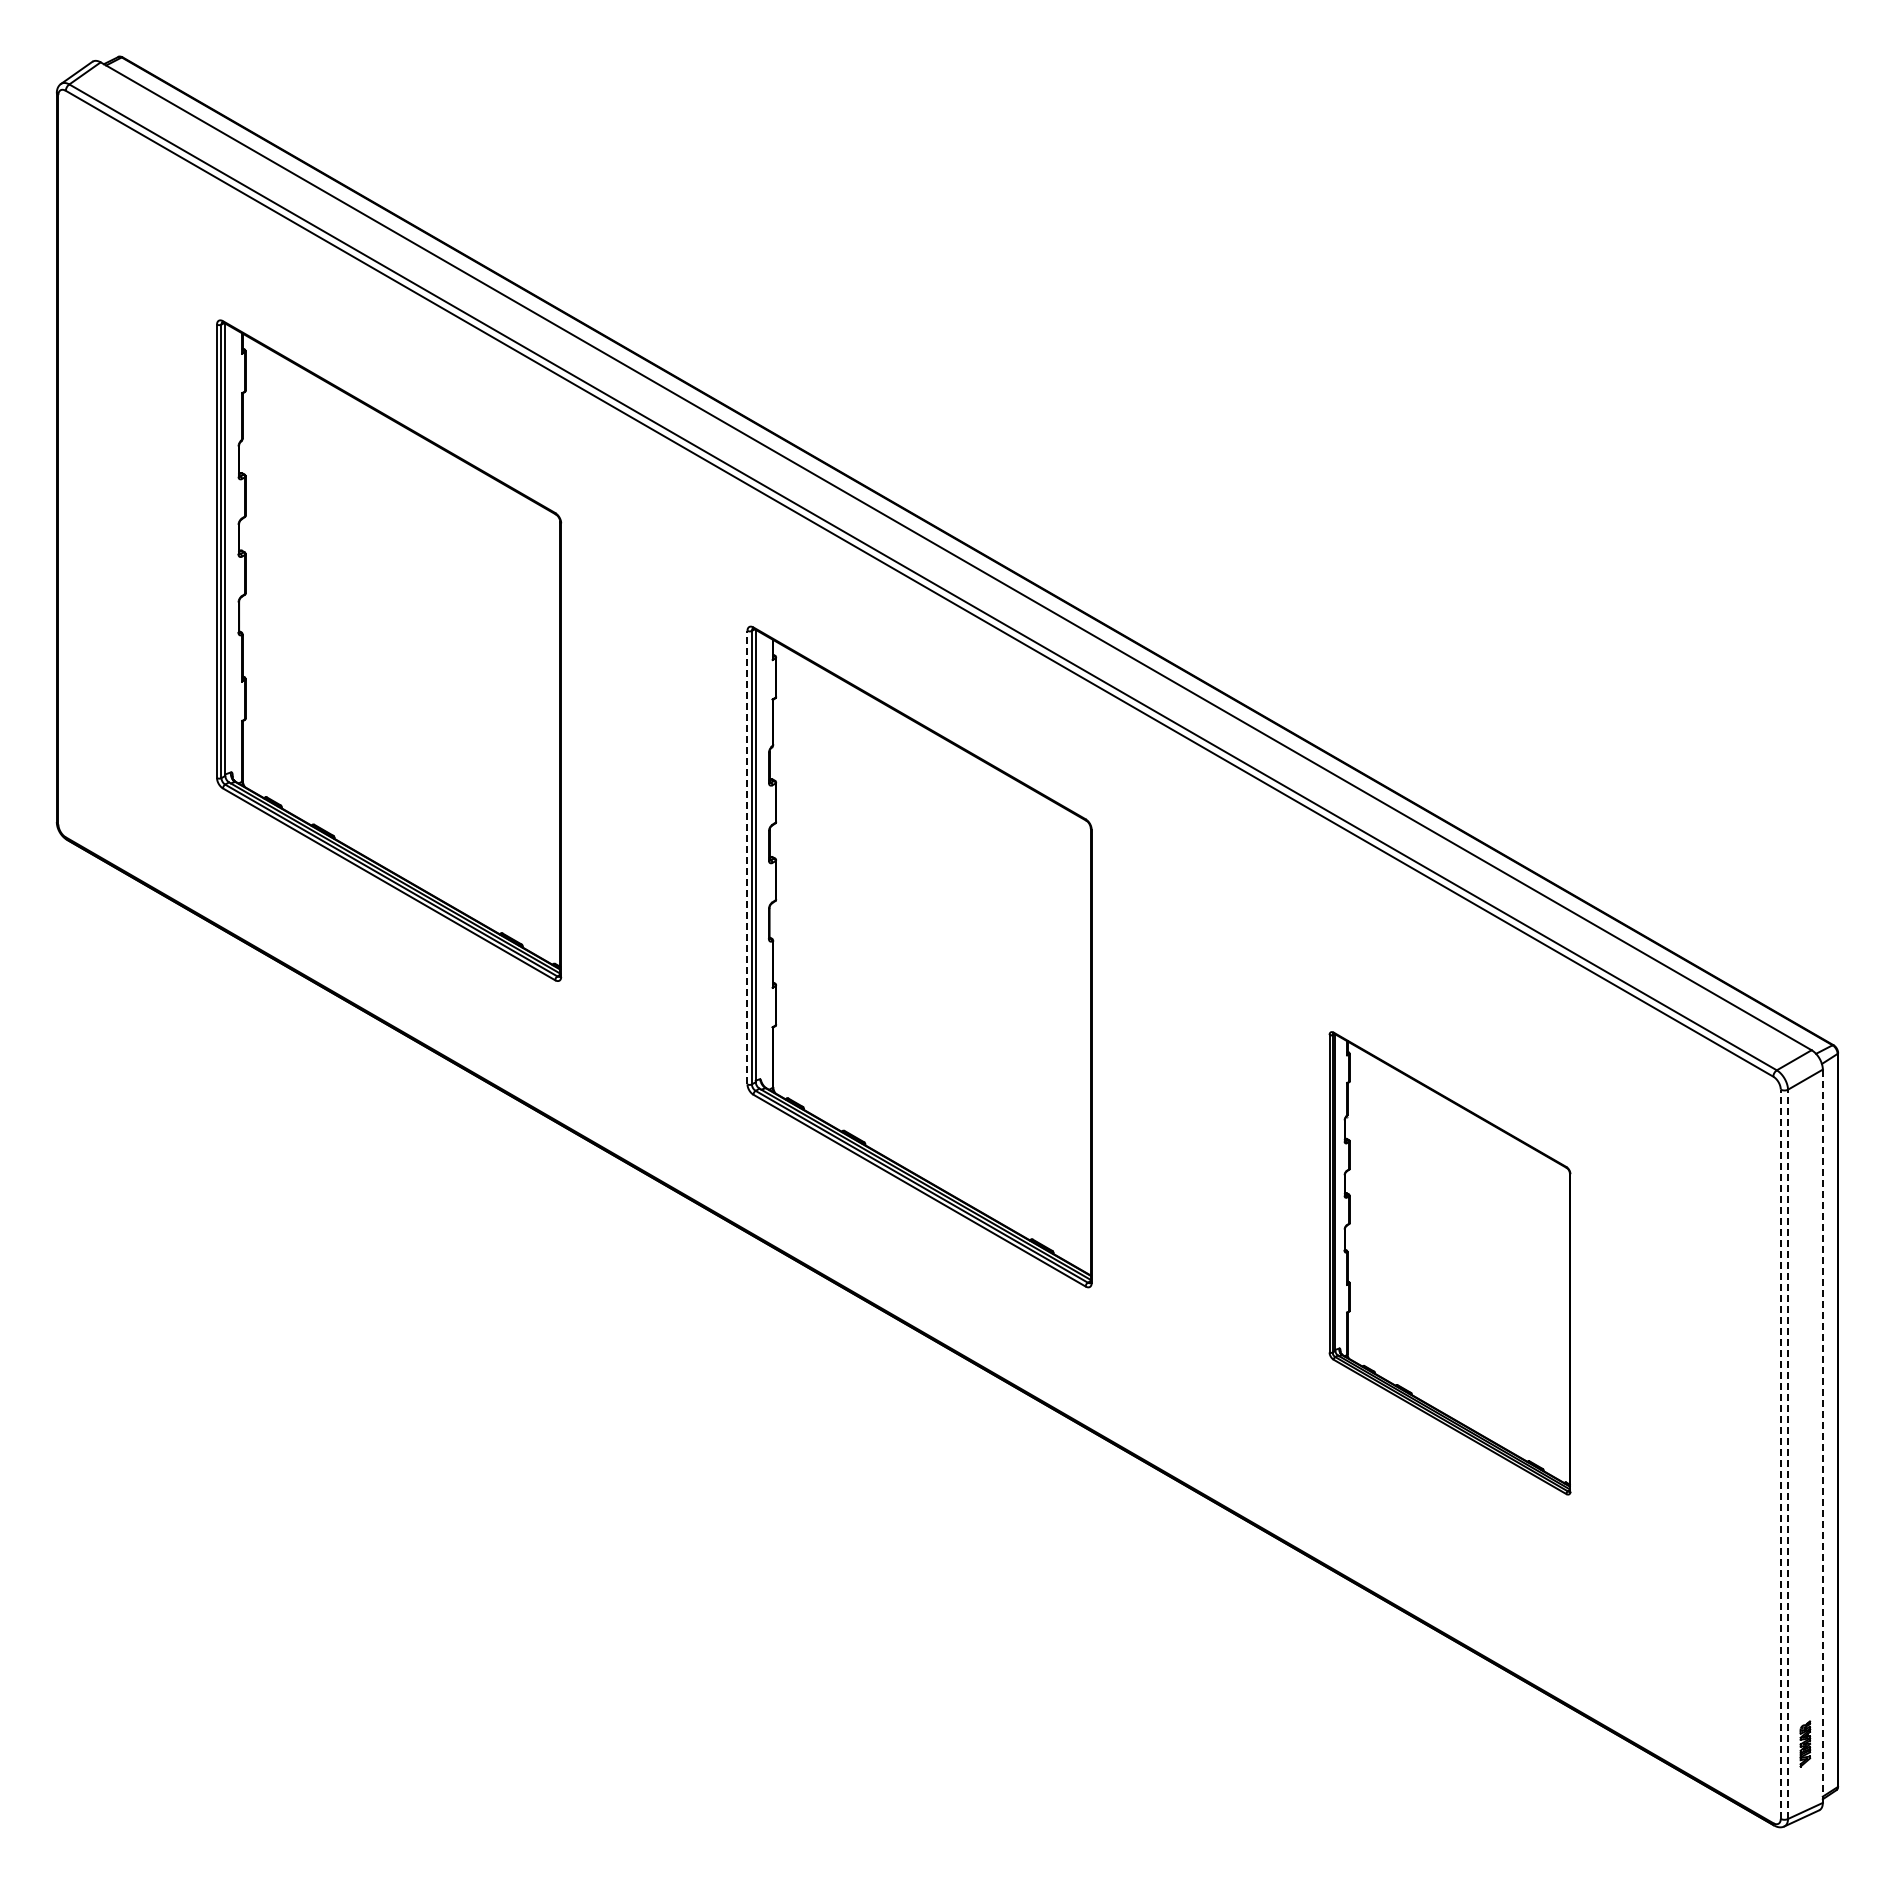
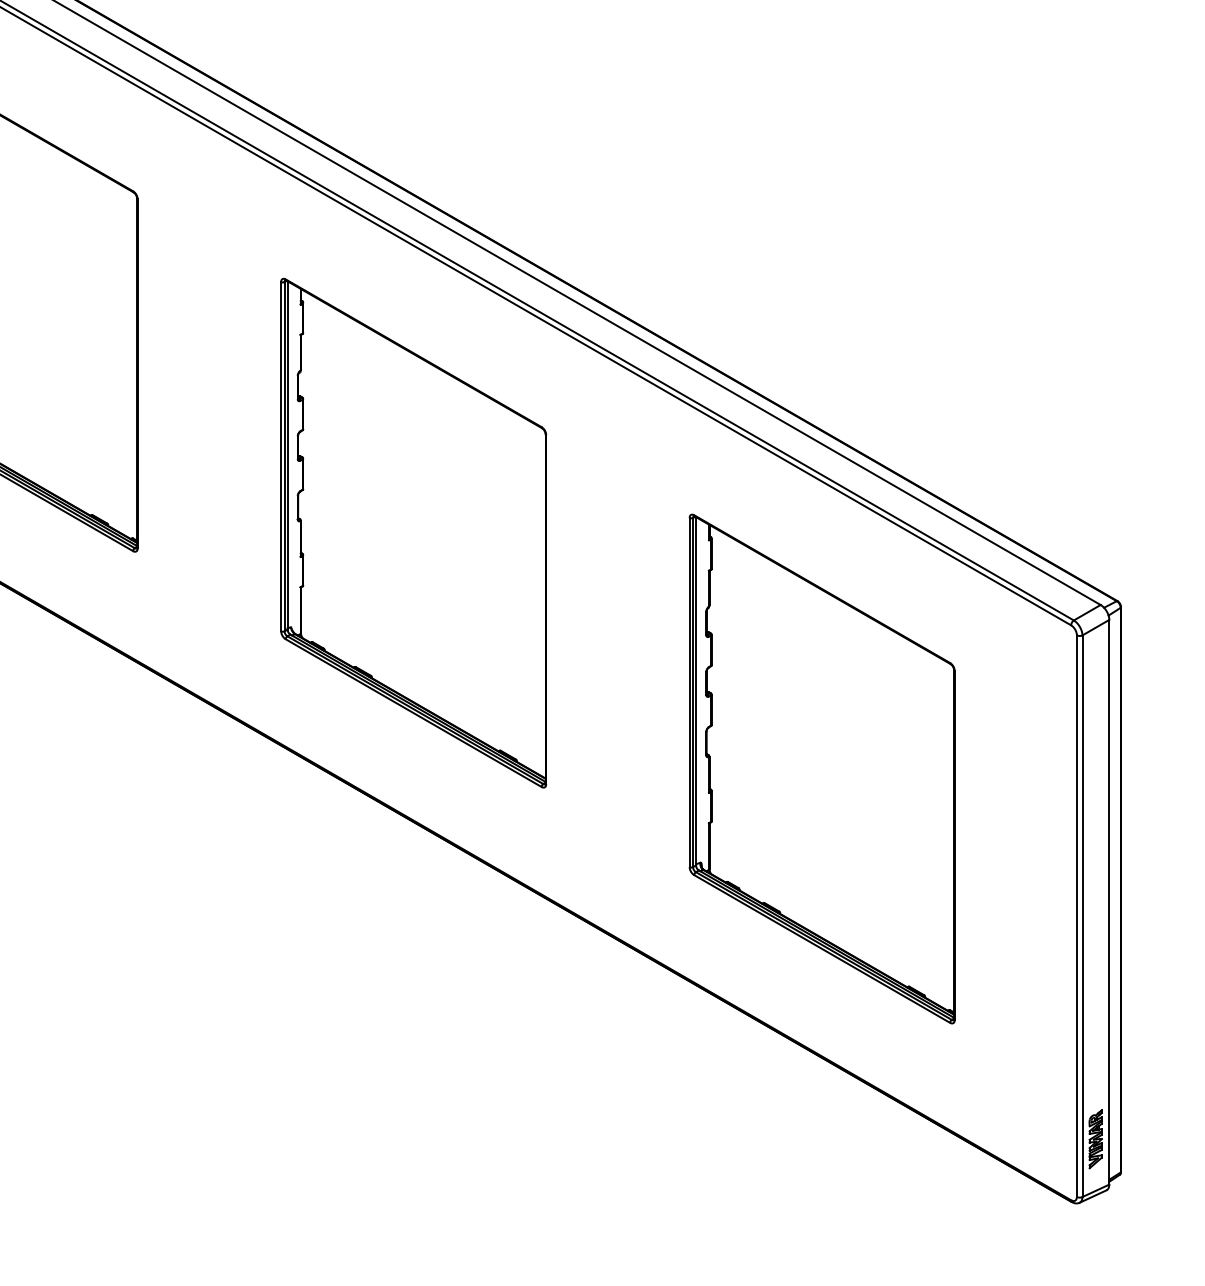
line: (747, 857) -> (281, 456), dashed -> solid
part: (1449, 1263) -> (821, 769), size x1.43
line: (1822, 1436) -> (1109, 902), dashed -> solid
line: (1780, 1454) -> (1076, 916), dashed -> solid
line: (1788, 1454) -> (1082, 916), dashed -> solid
part: (1805, 1743) -> (1095, 1138), size x1.67

